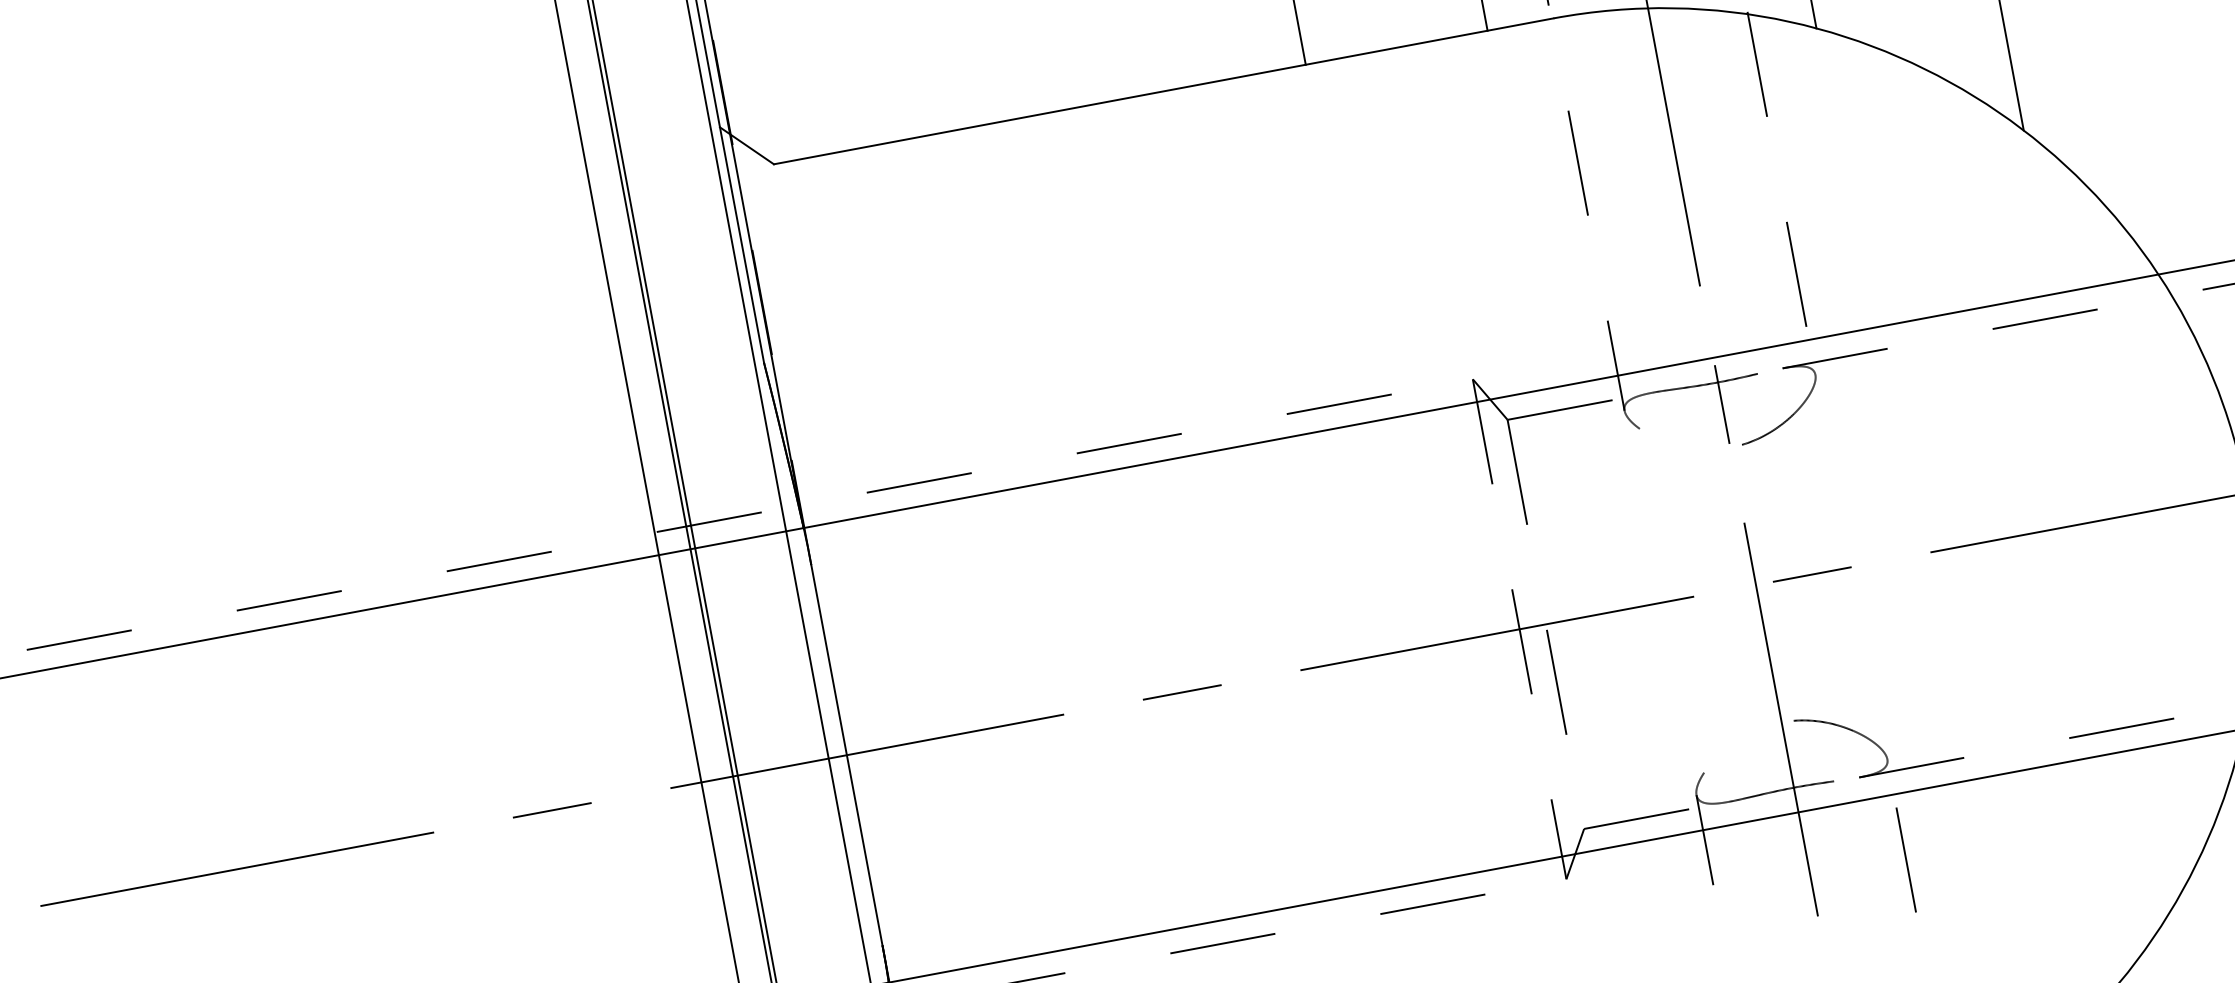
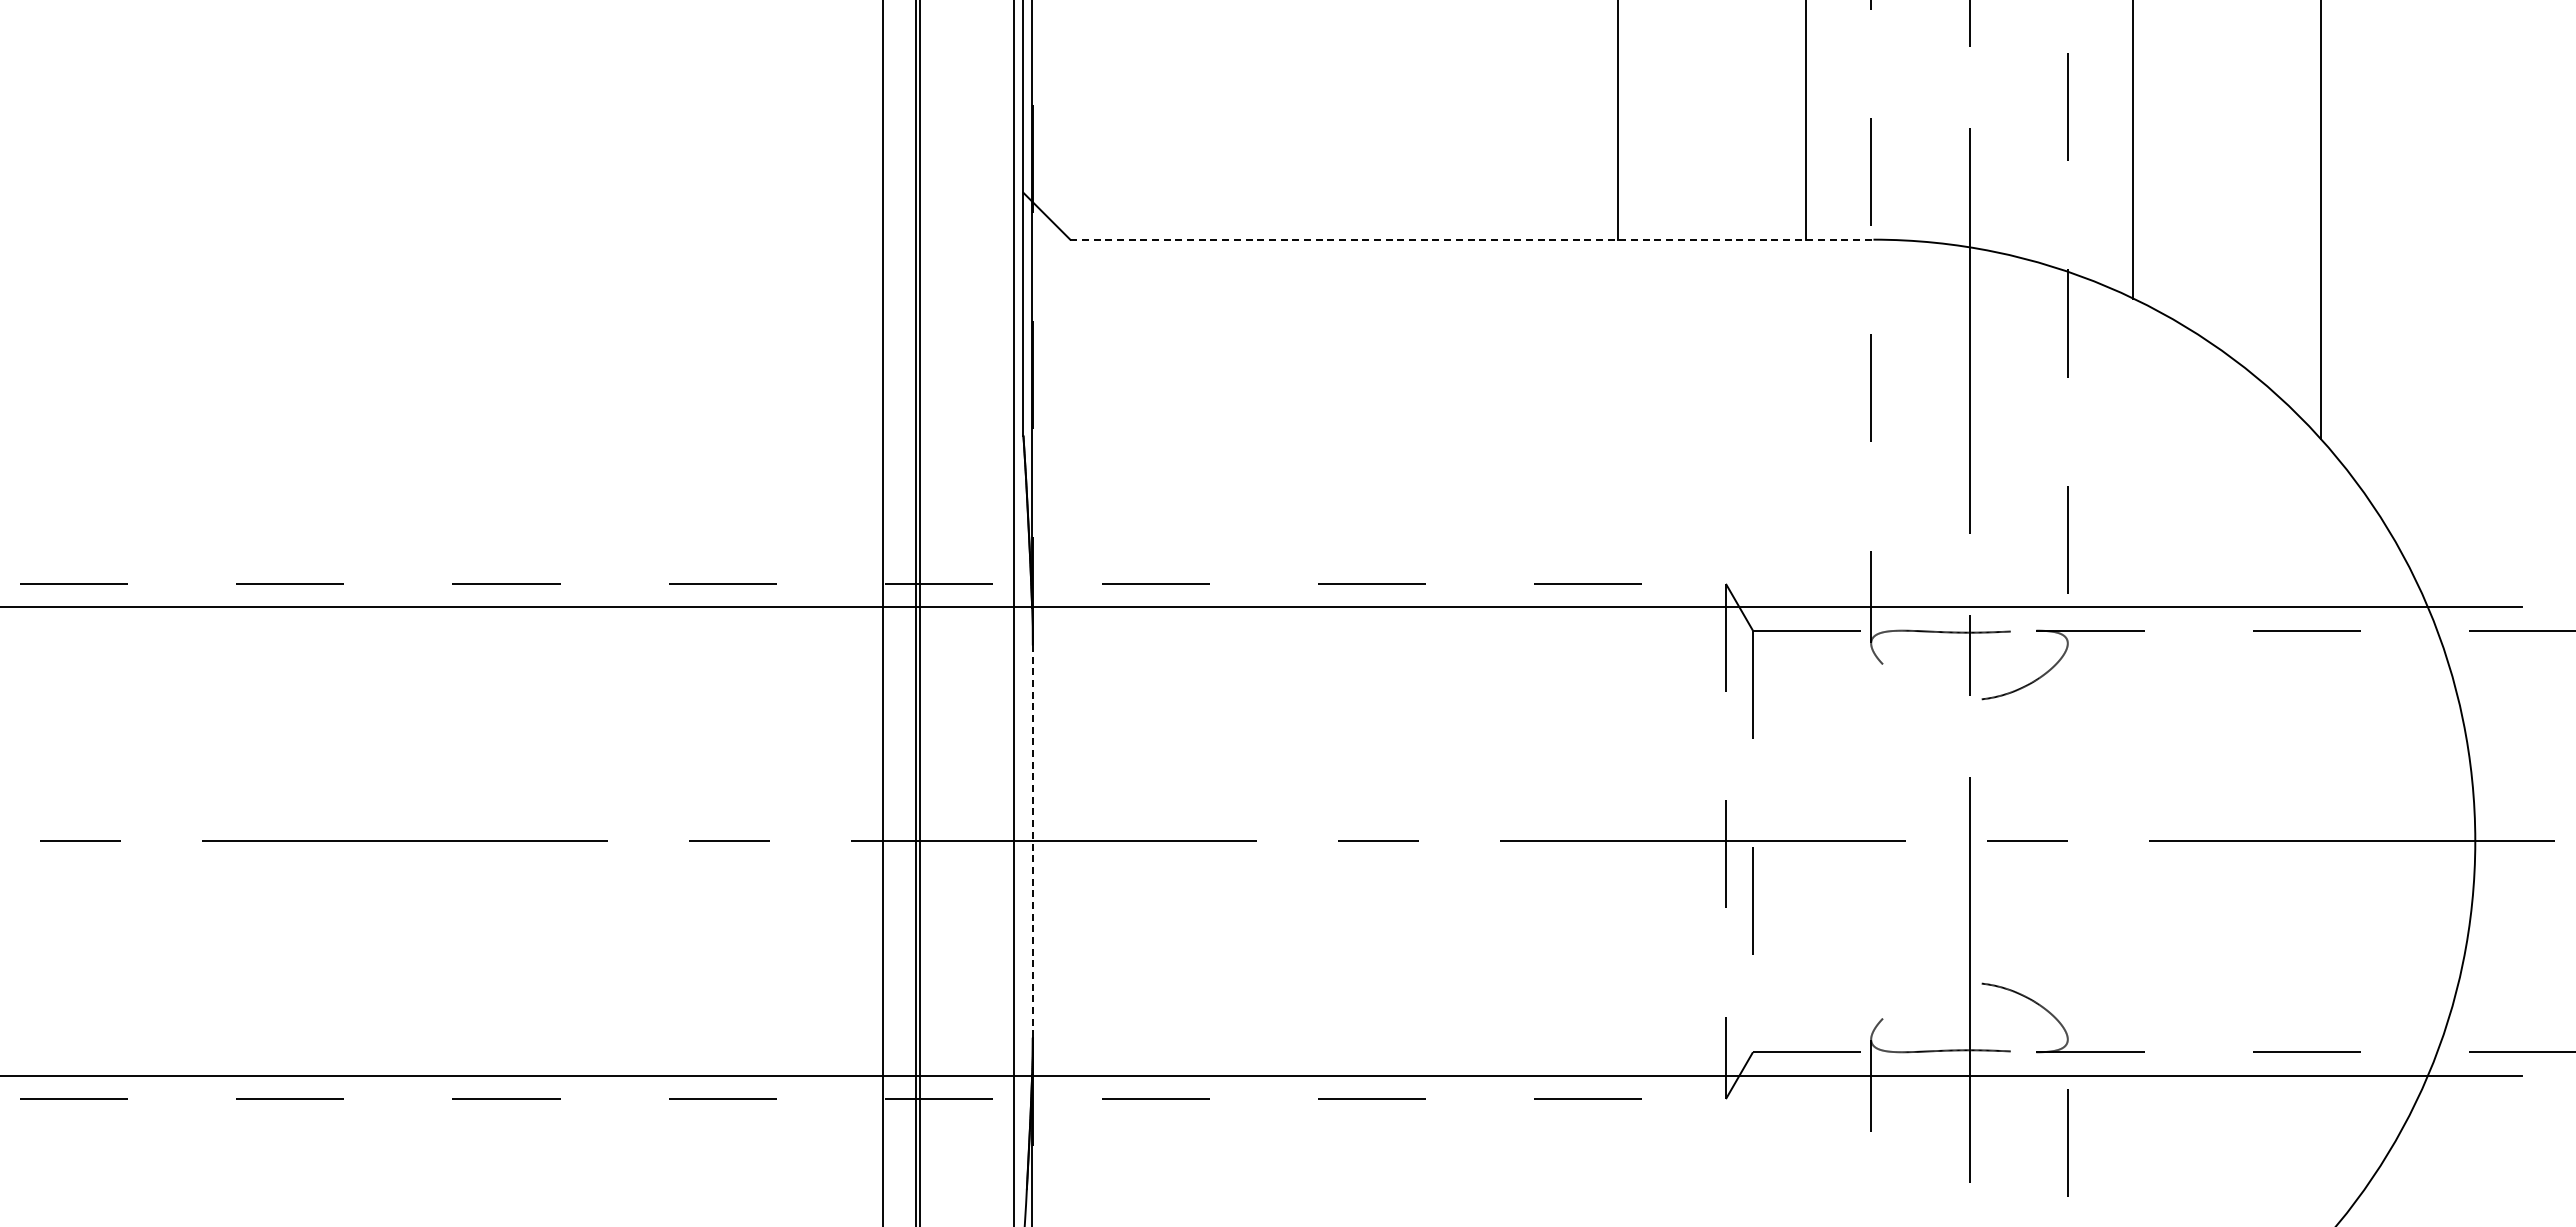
line: (1163, 91) -> (1471, 239), solid -> dashed
line: (846, 755) -> (1032, 841), solid -> dashed

